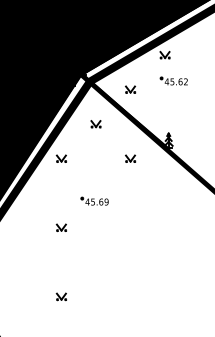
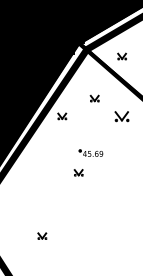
part: (95, 124) -> (94, 98), moved
part: (130, 158) -> (122, 116), size x1.6
part: (60, 227) -> (77, 172), moved
part: (60, 296) -> (41, 235), moved

